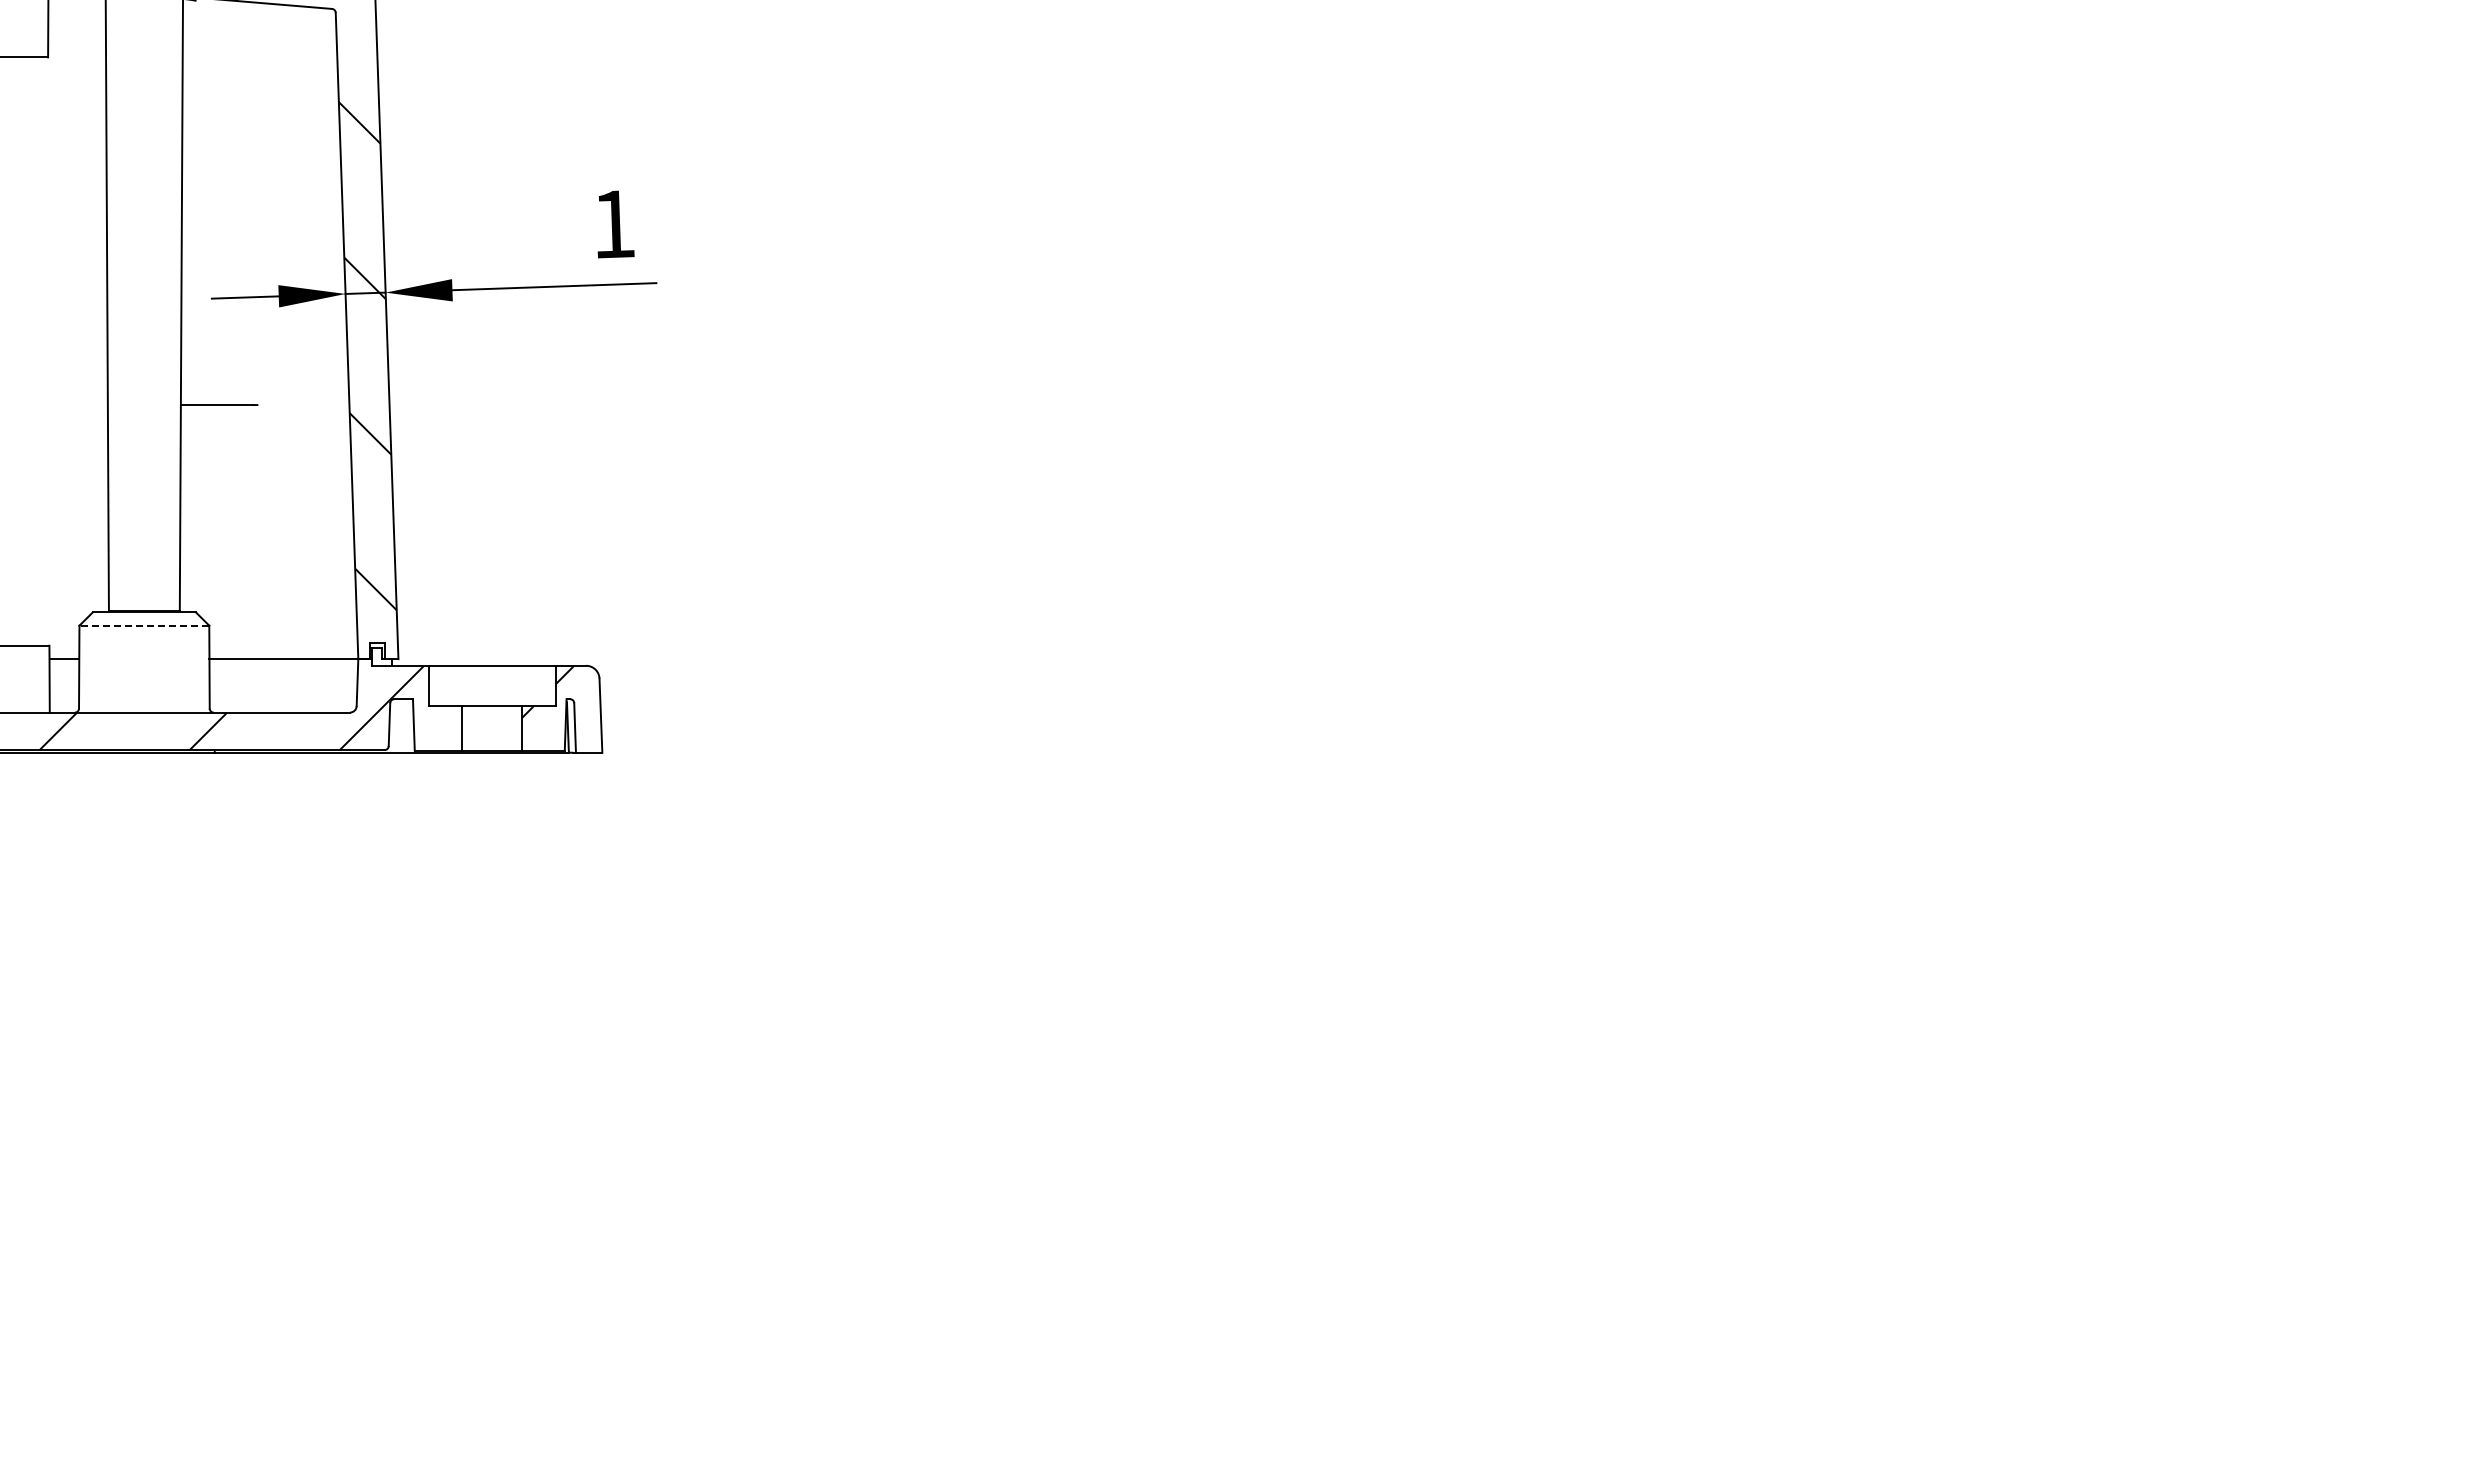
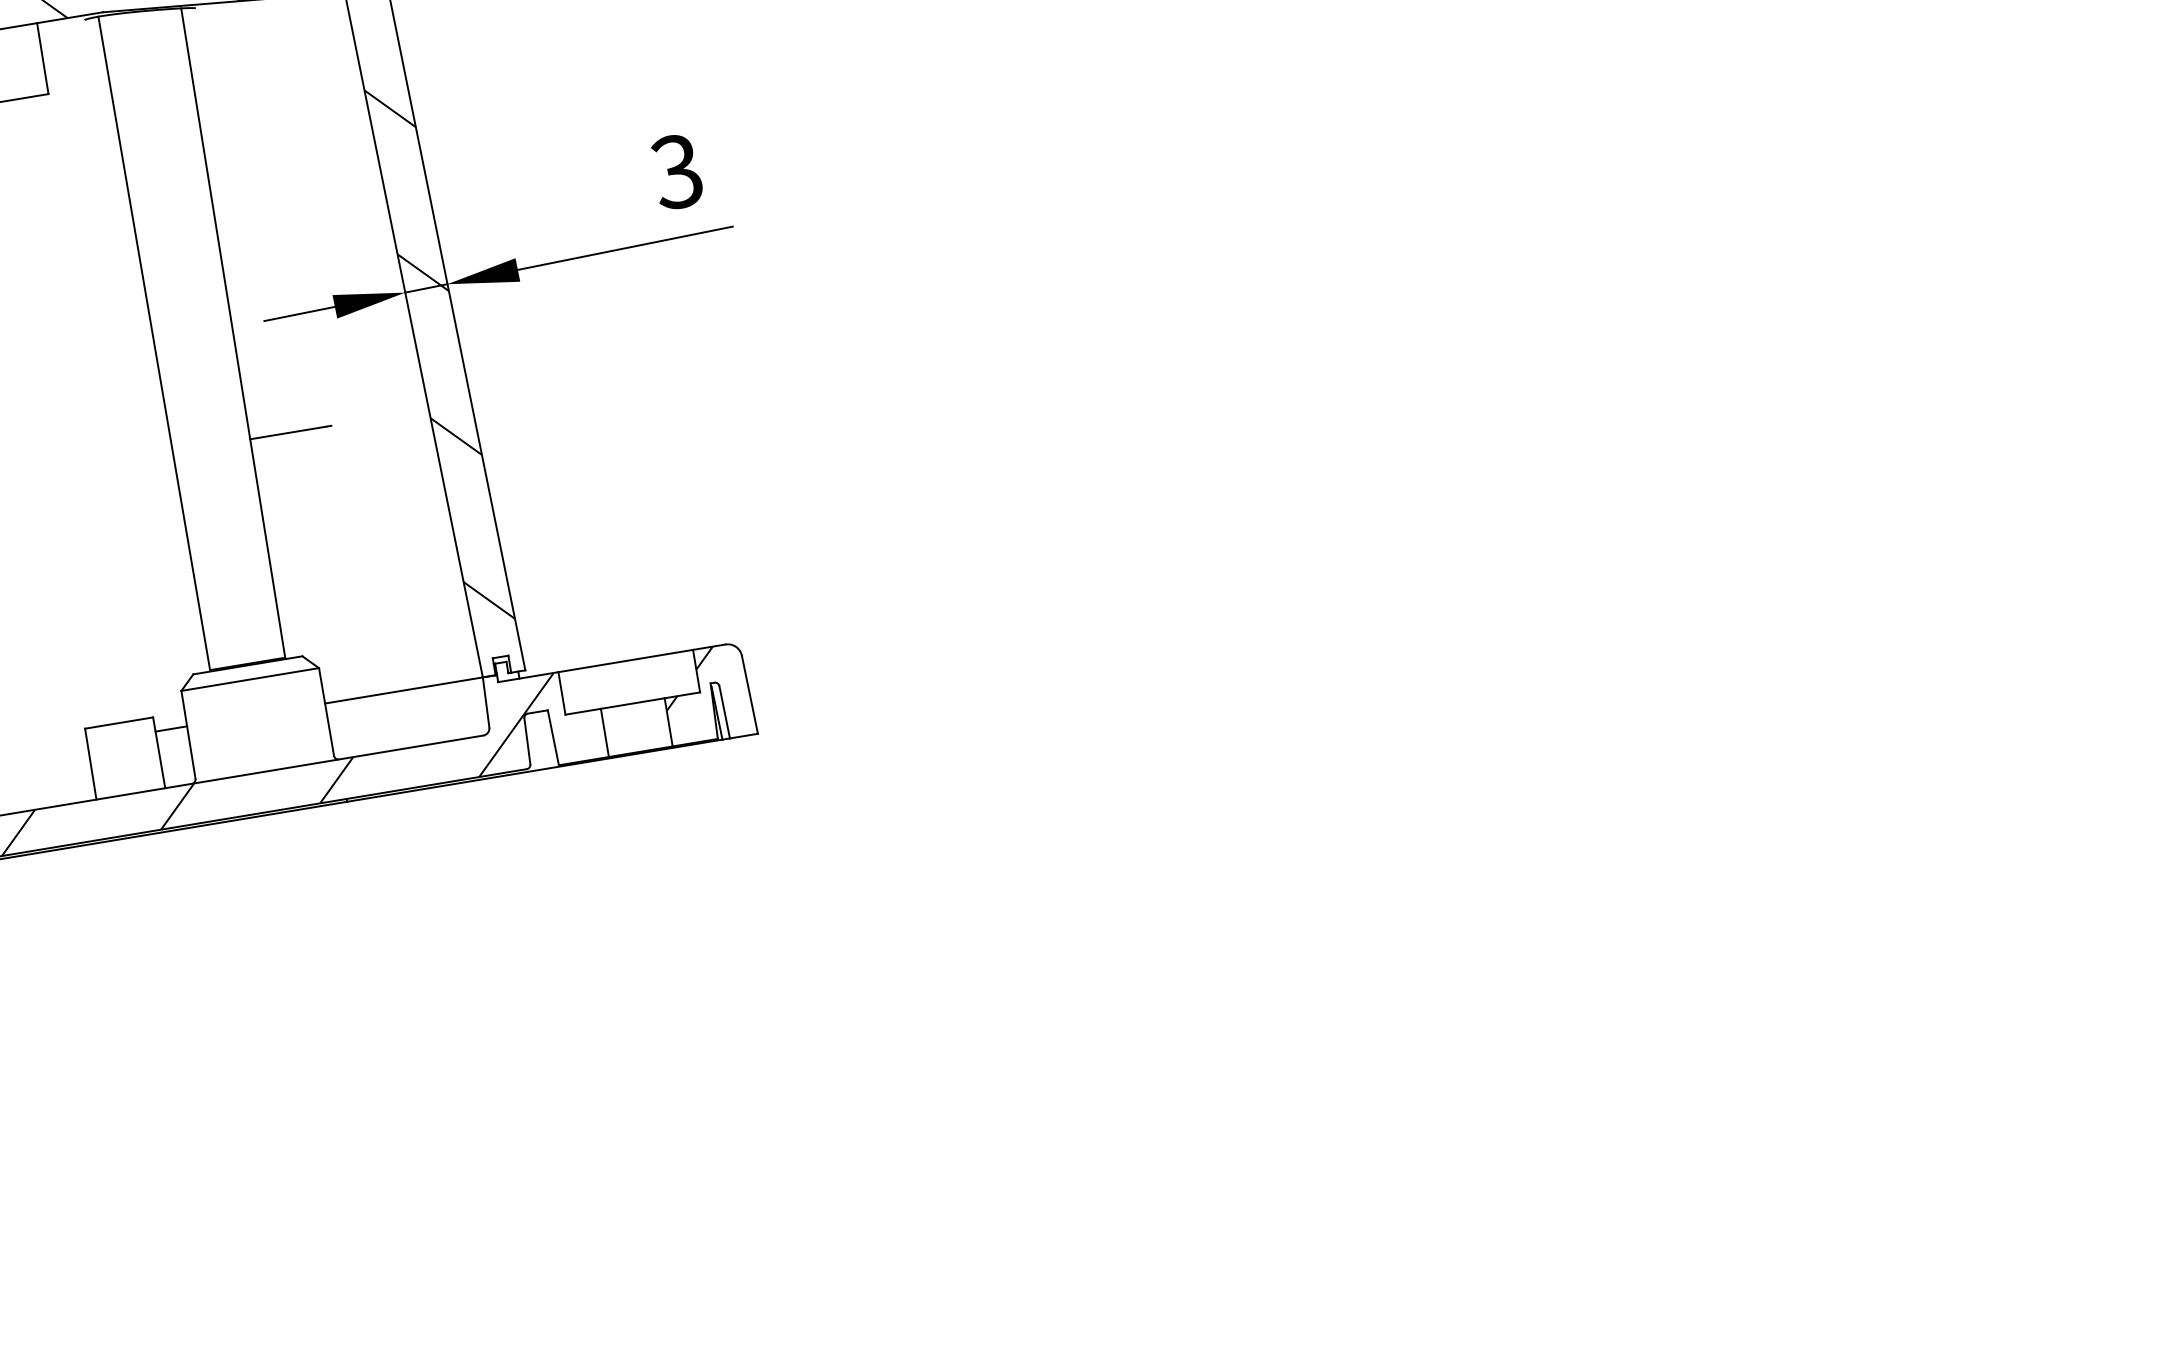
text: (613, 223) -> (676, 170), 1 -> 3
line: (144, 625) -> (250, 679), dashed -> solid

